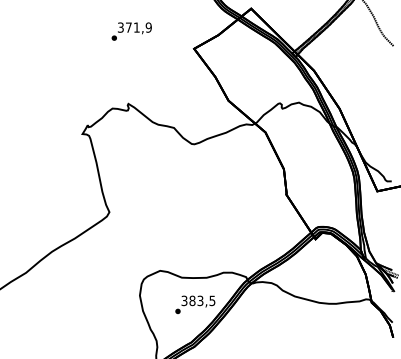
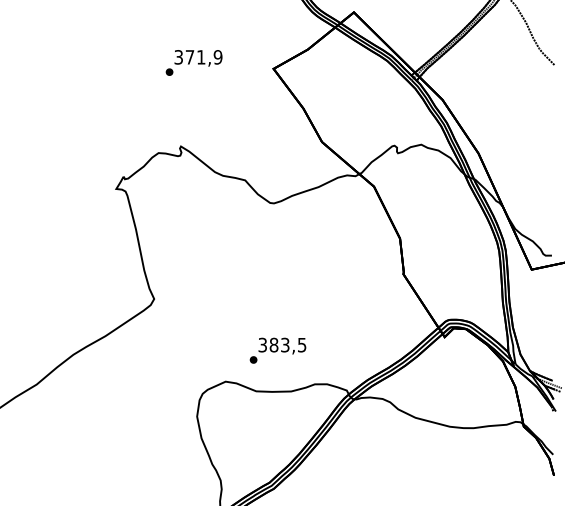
text: (131, 31) -> (193, 62), moved
text: (195, 304) -> (278, 350), moved

